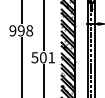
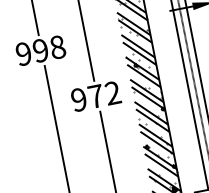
text: (43, 57) -> (96, 95), 501 -> 972

